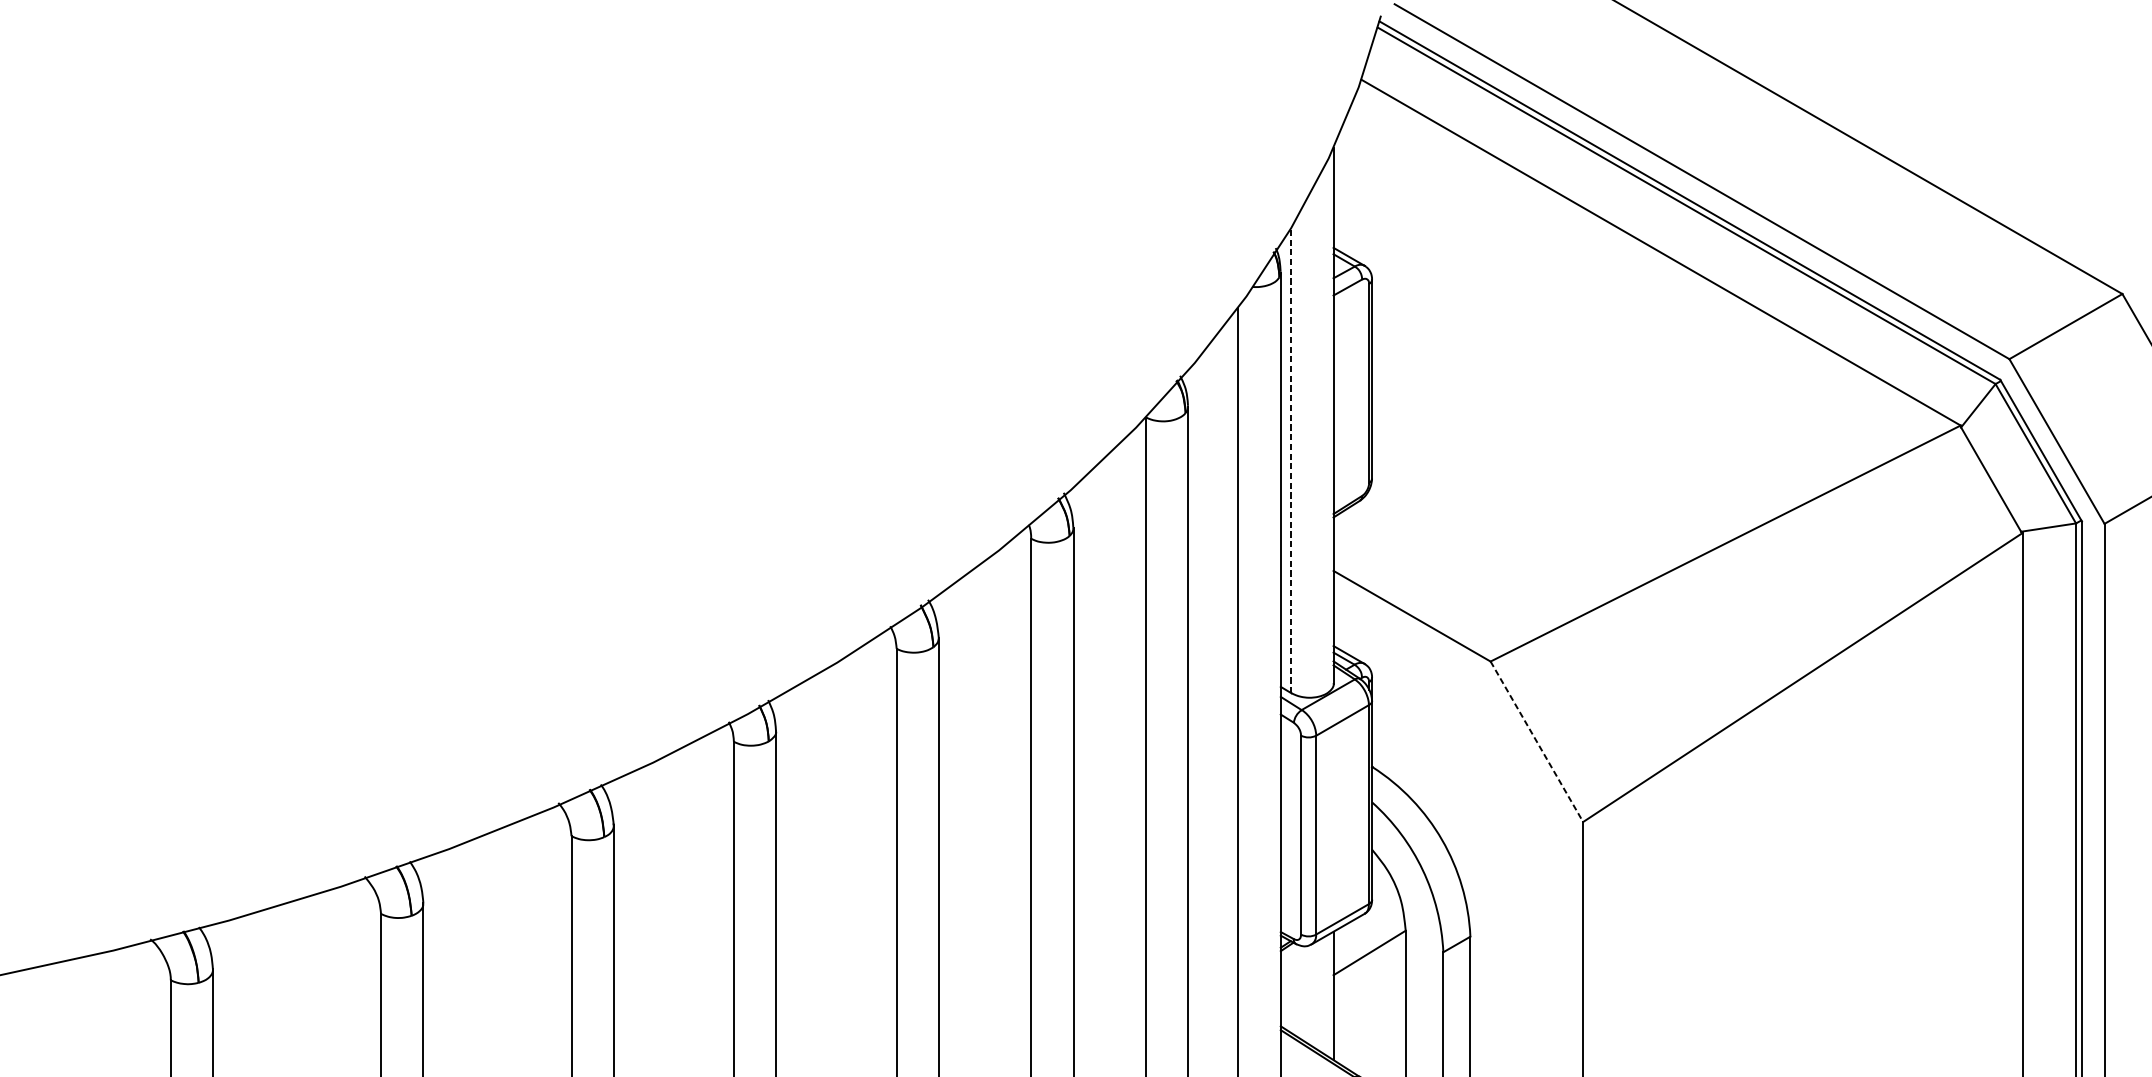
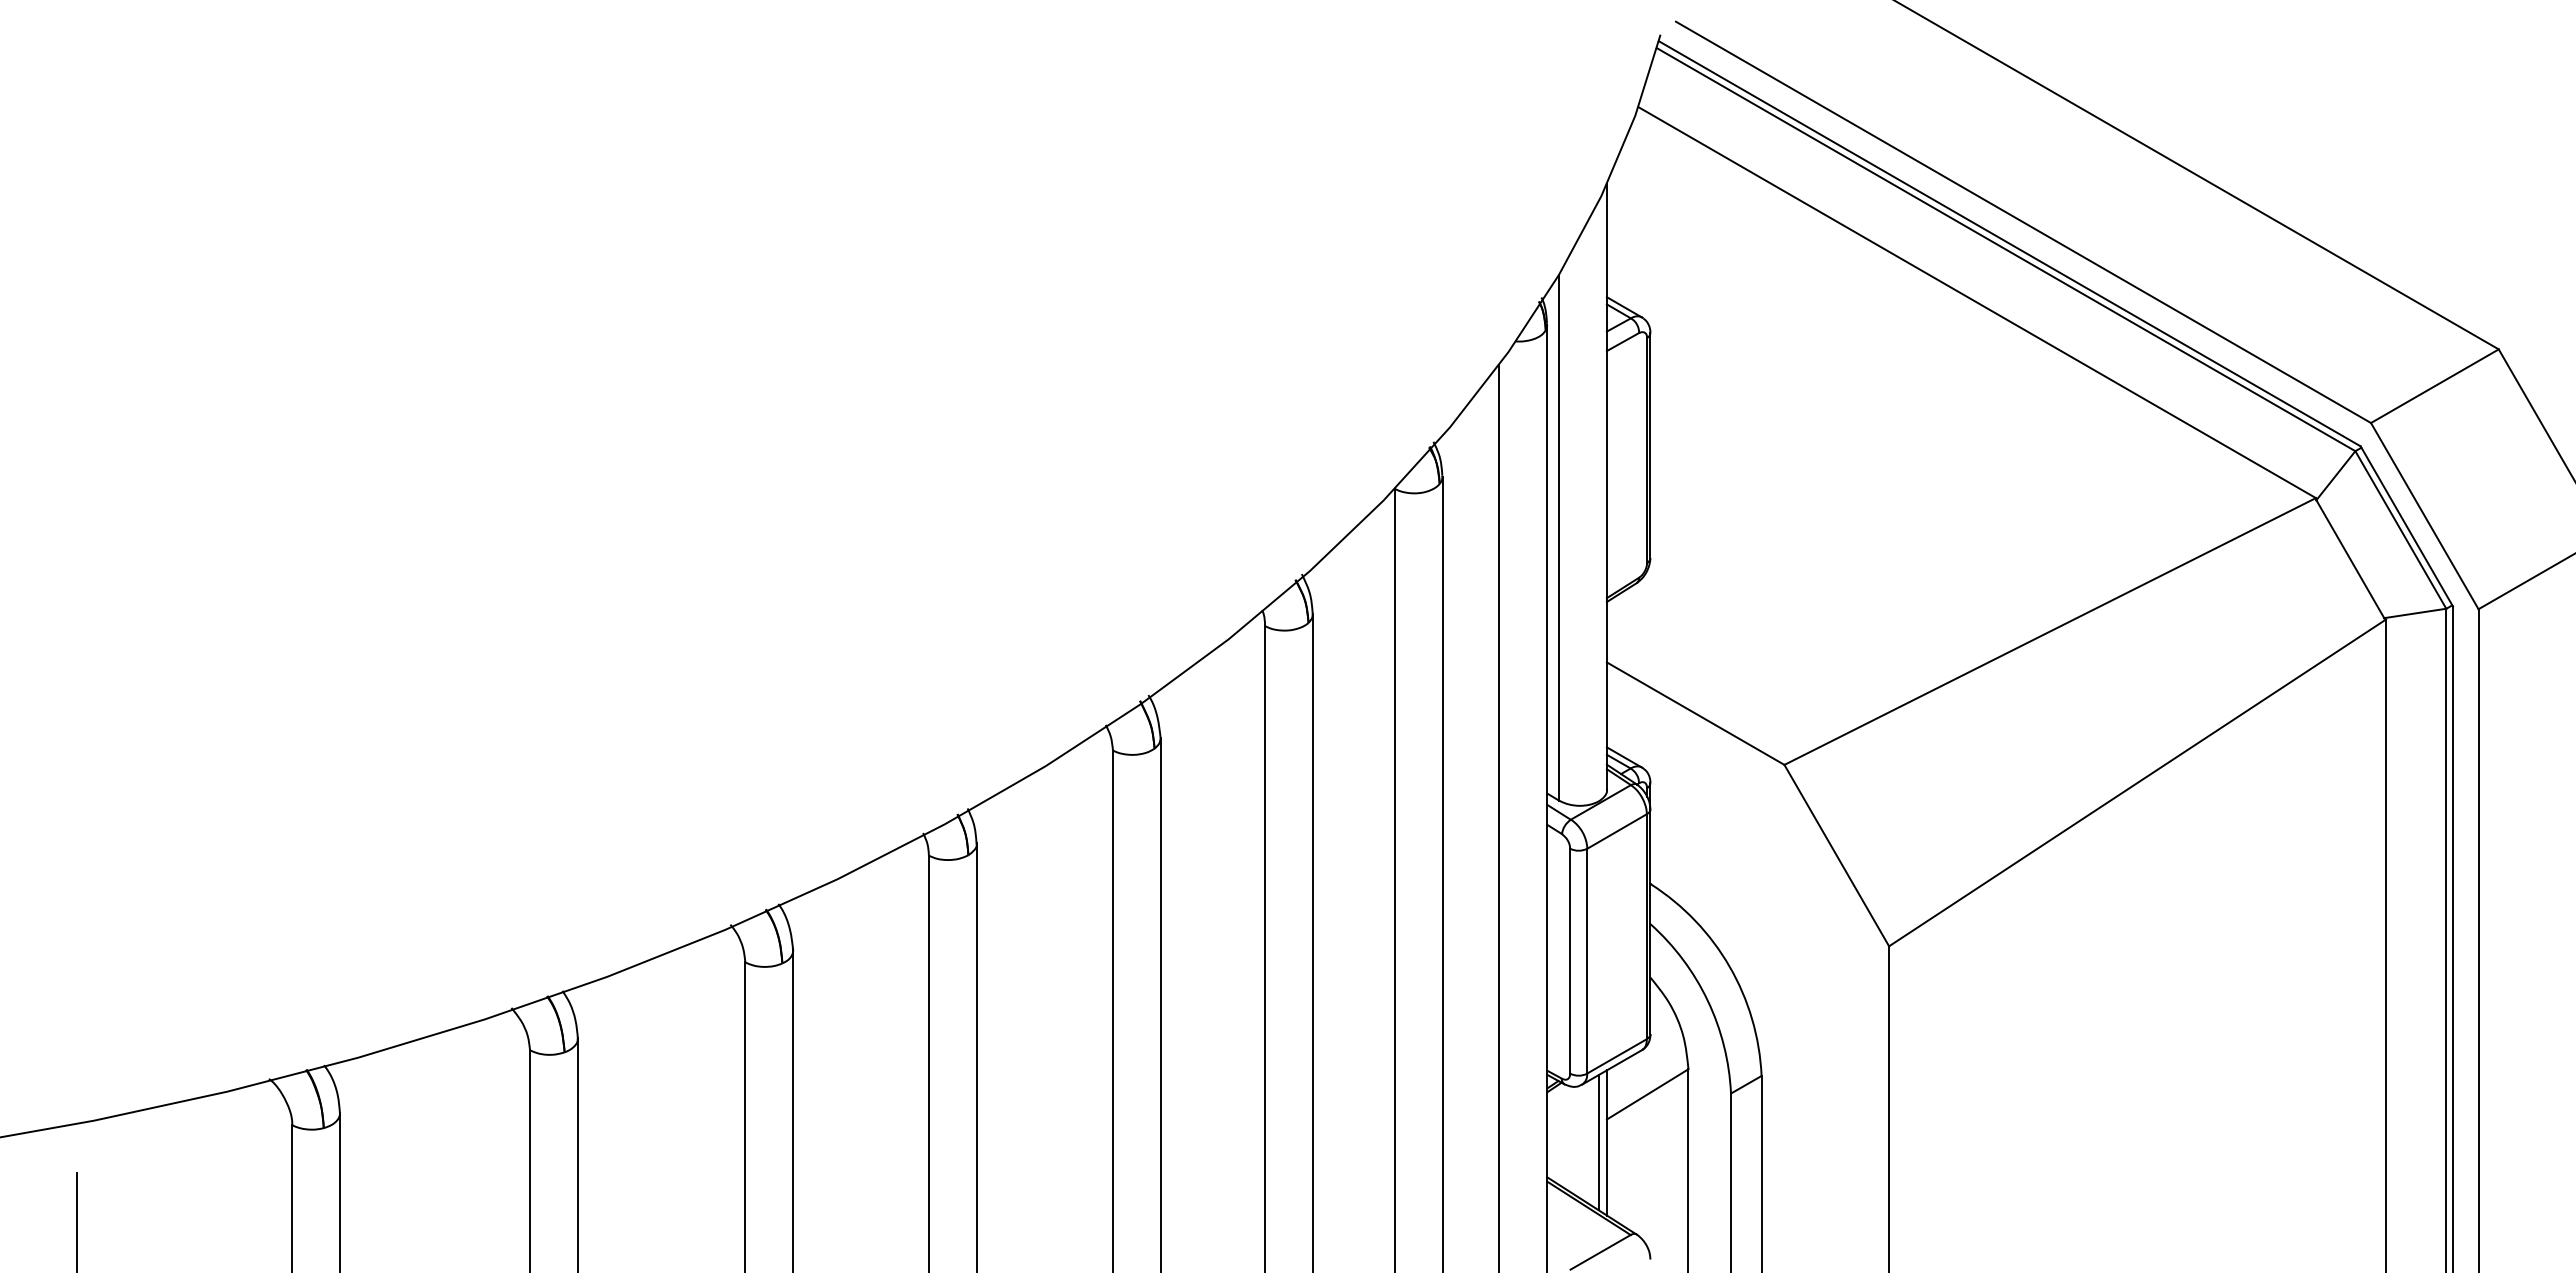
line: (1291, 460) -> (1559, 537), dashed -> solid
line: (1536, 741) -> (1836, 855), dashed -> solid
line: (1327, 995) -> (1599, 1142), added

